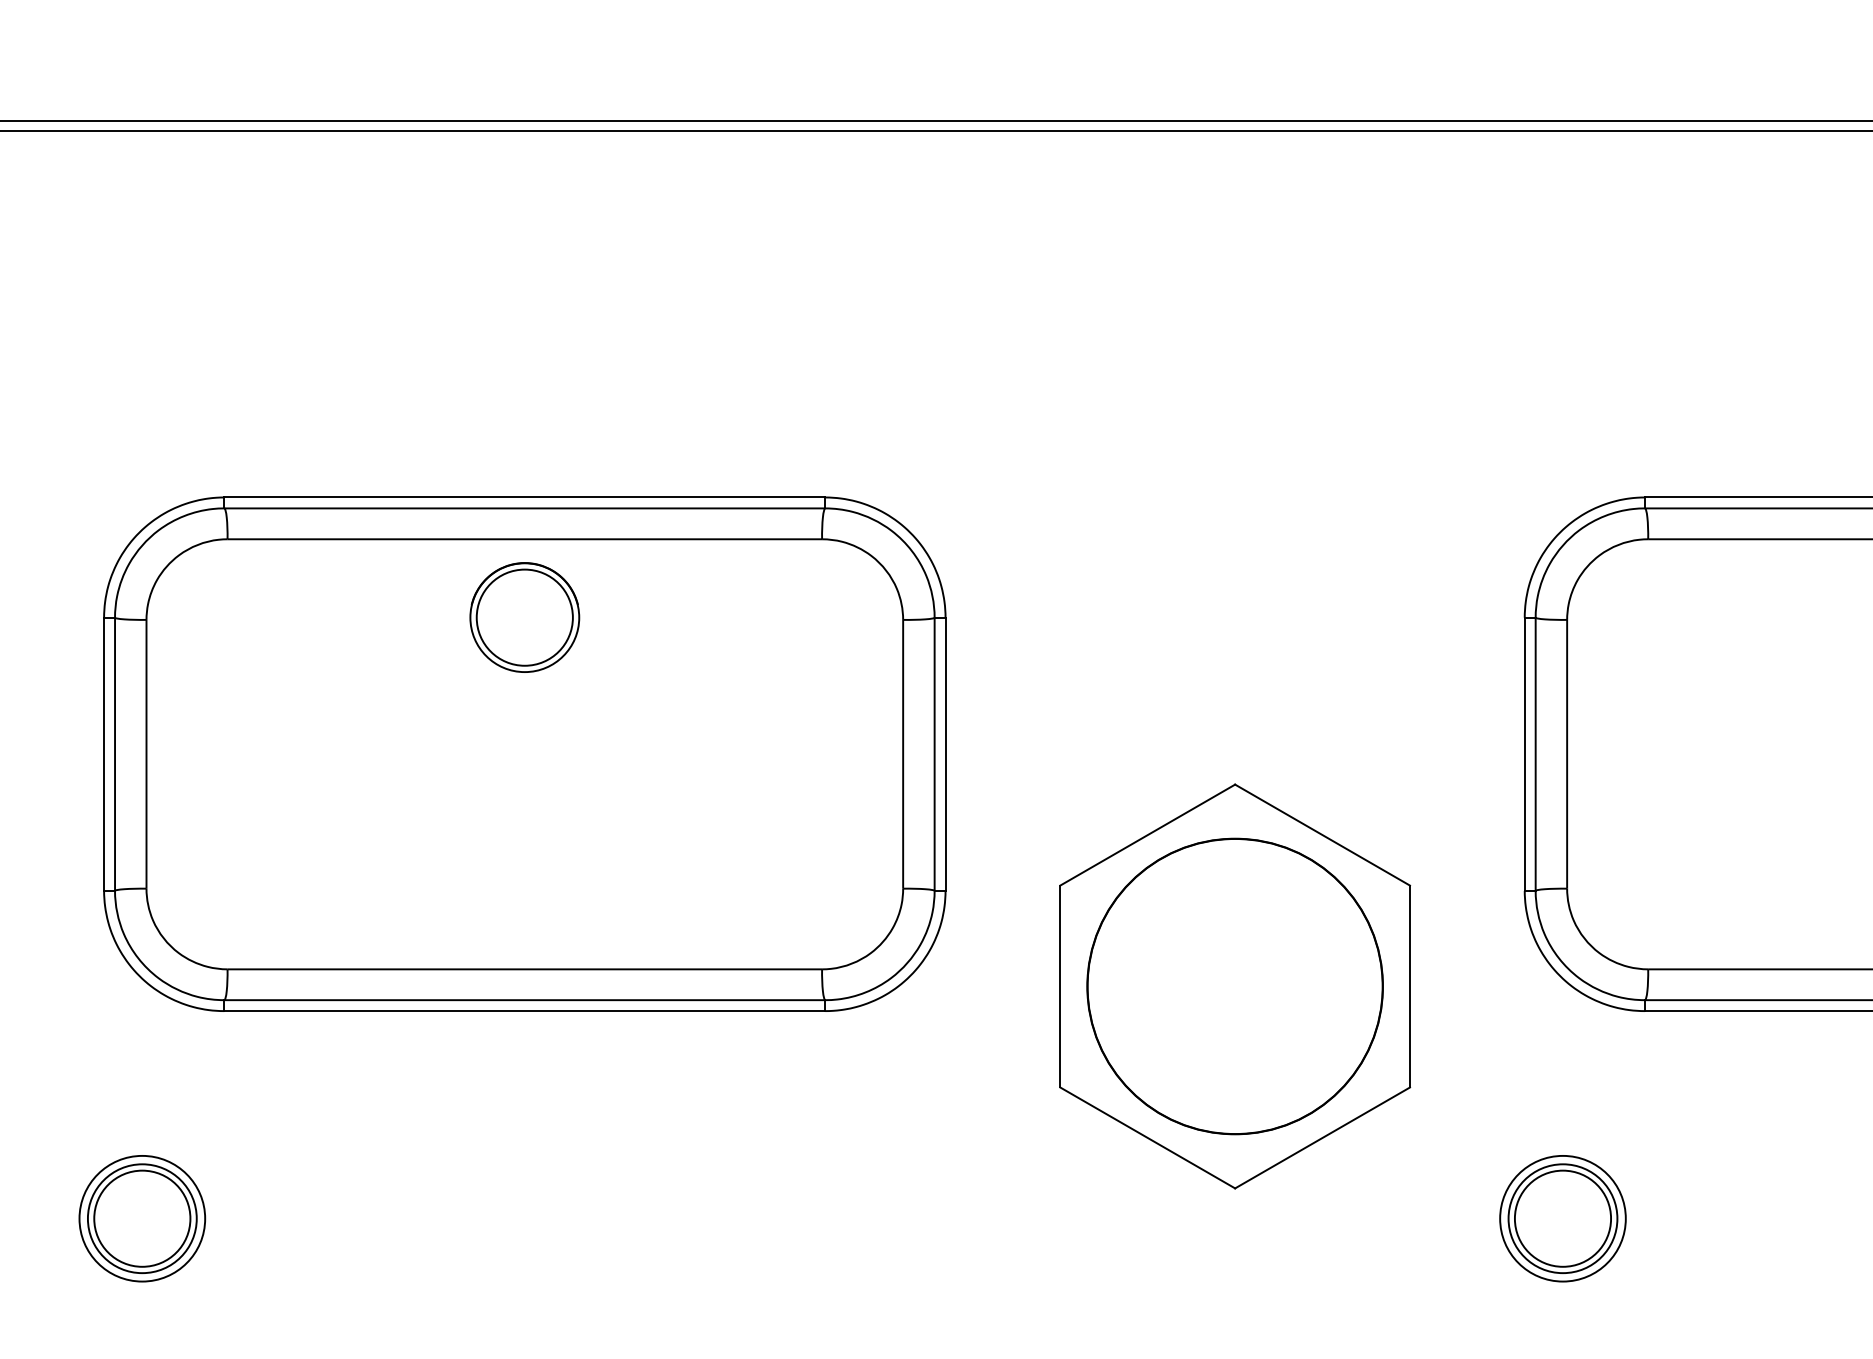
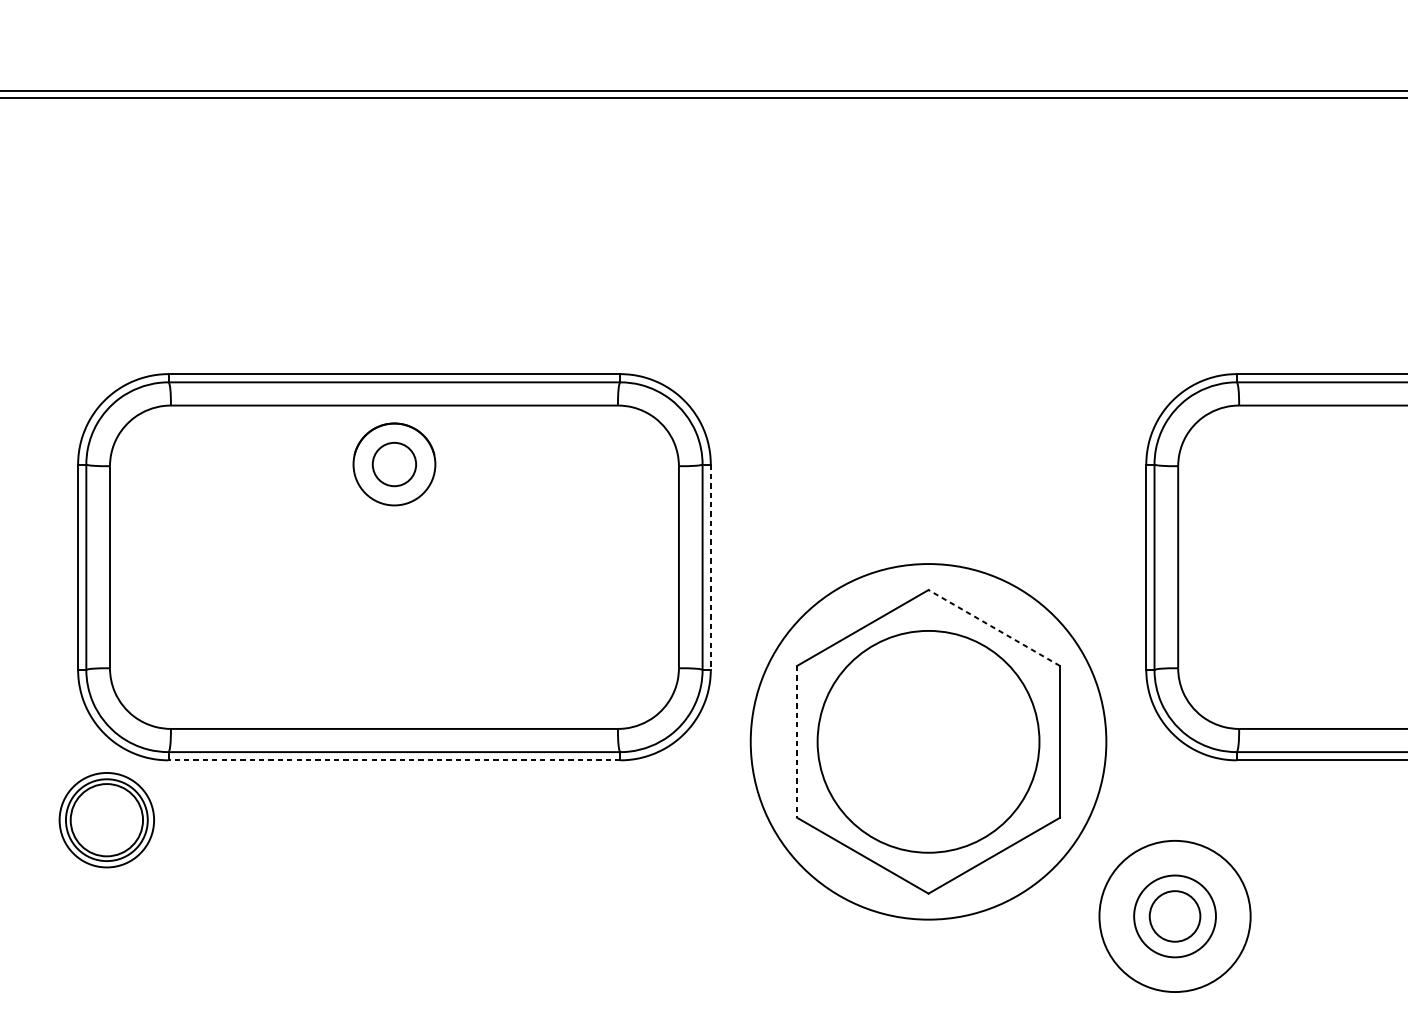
circle: (524, 617) -> (394, 464), size x0.6
line: (945, 754) -> (710, 567), solid -> dashed
line: (1322, 835) -> (994, 628), solid -> dashed
line: (1060, 986) -> (797, 741), solid -> dashed
circle: (1234, 986) -> (928, 741), size x1.6
line: (524, 1011) -> (394, 760), solid -> dashed
part: (142, 1218) -> (106, 820), moved
circle: (1562, 1218) -> (1174, 916), size x0.7
circle: (1562, 1218) -> (1174, 916), size x1.6

